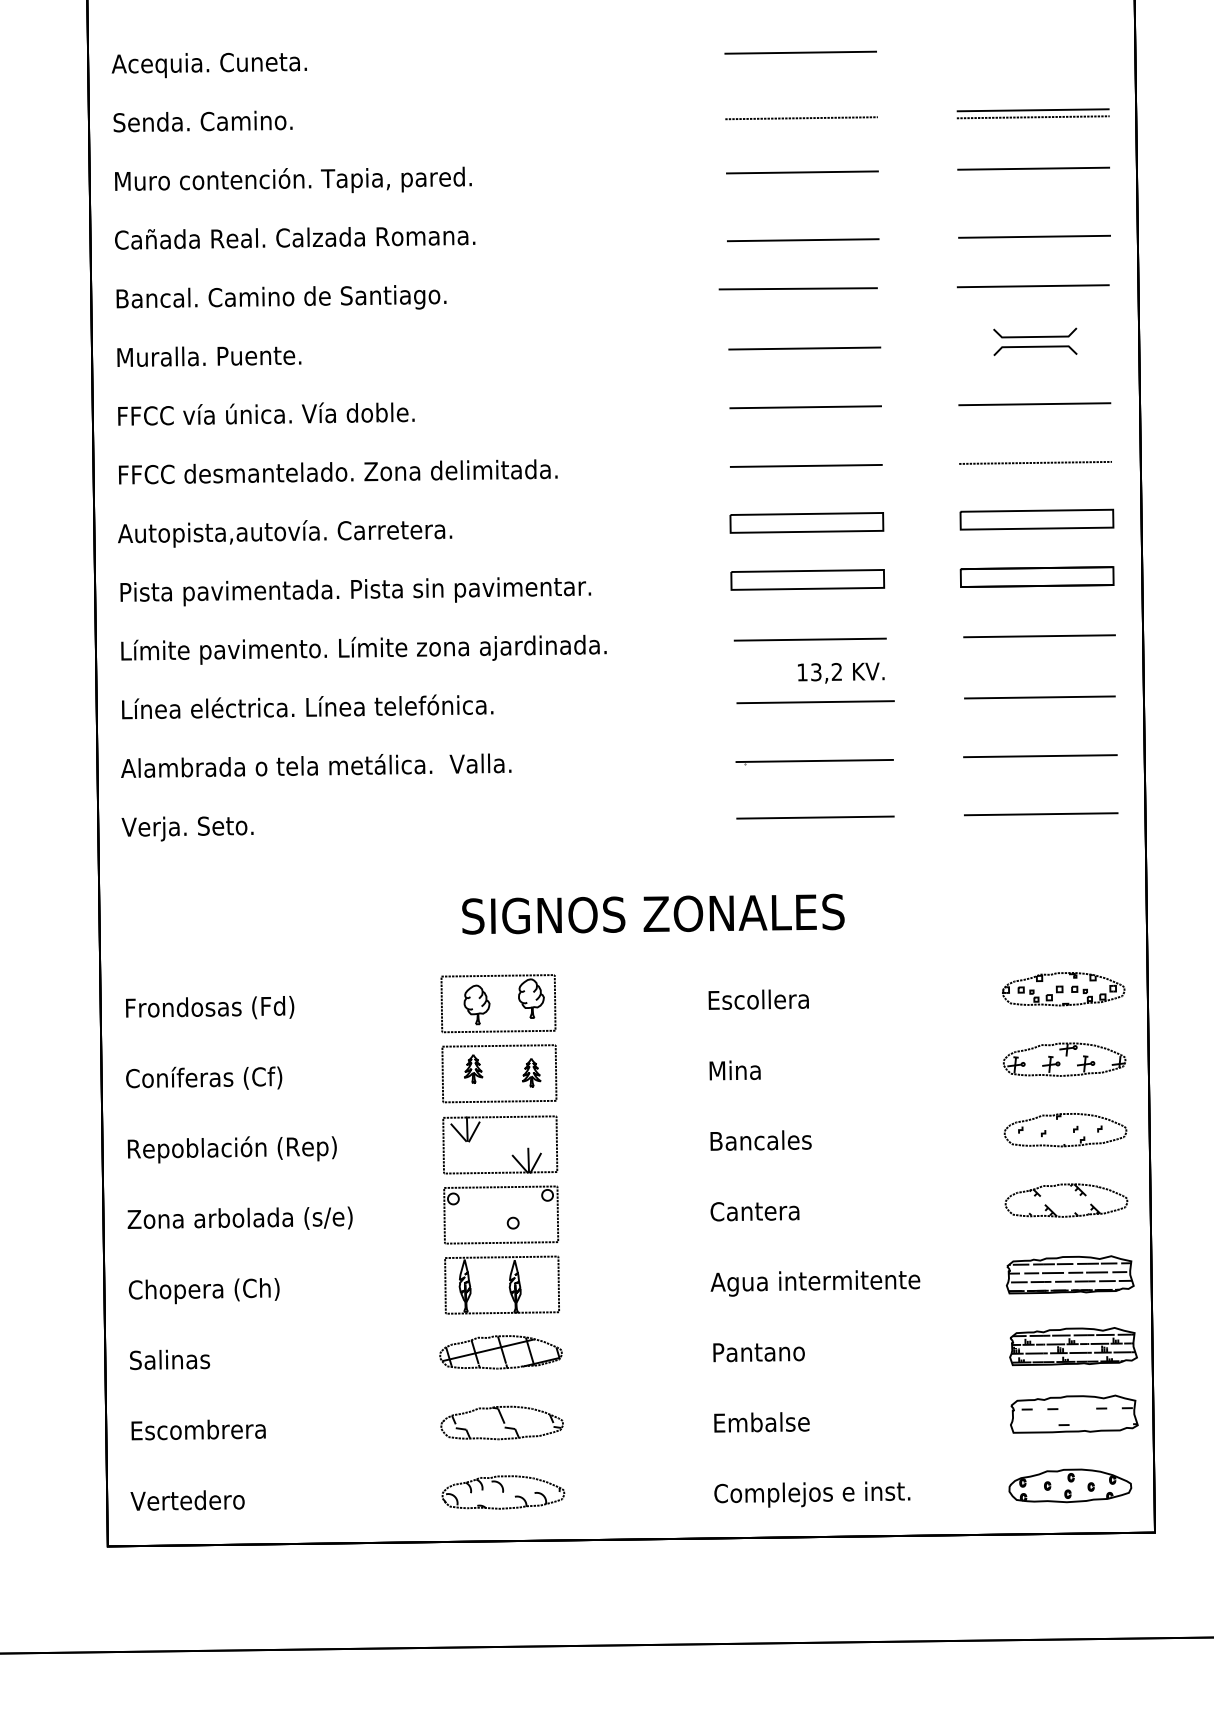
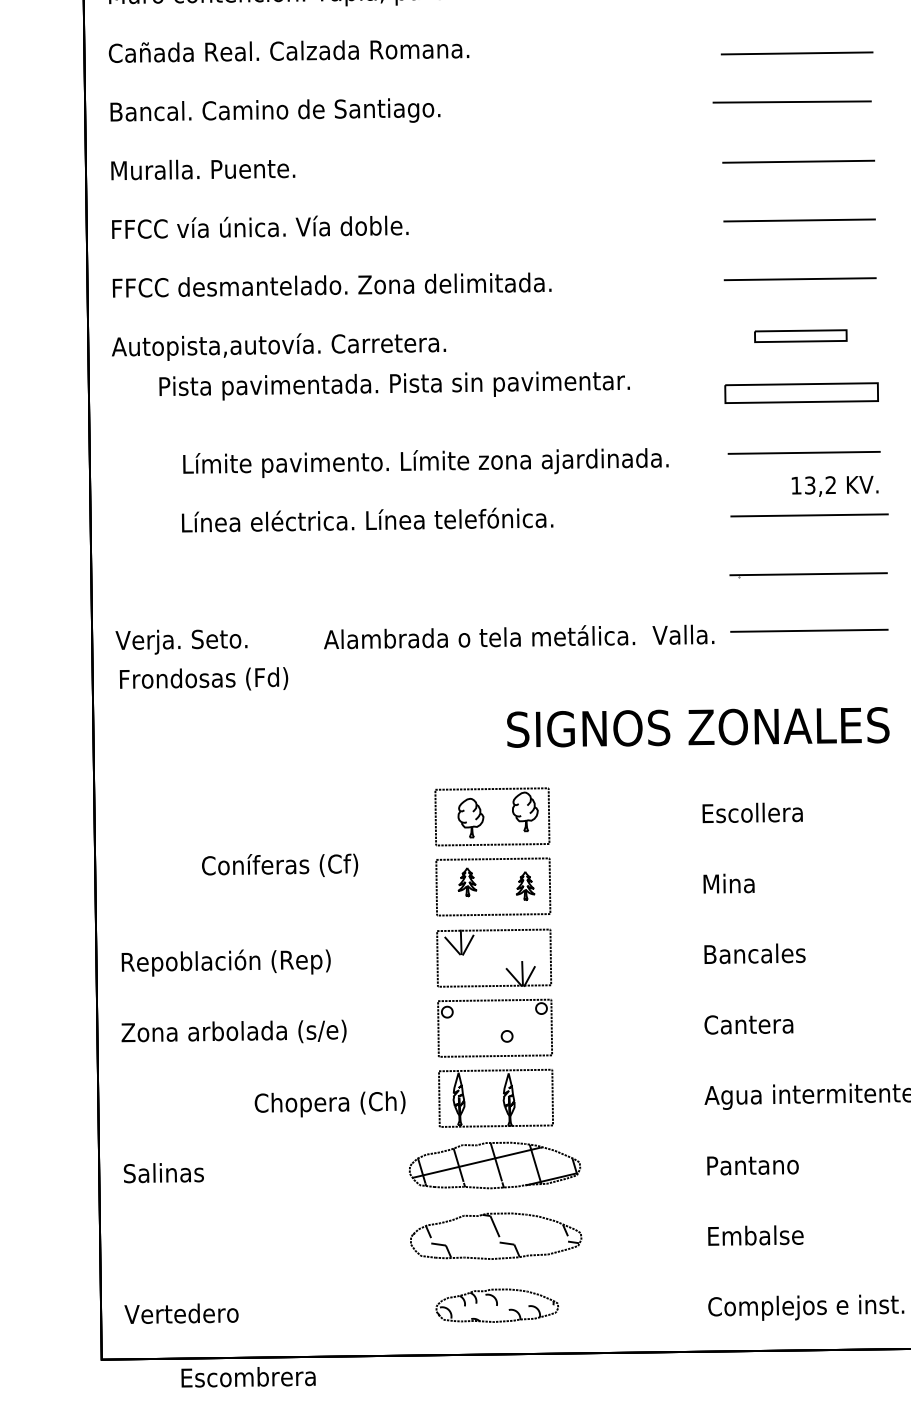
part: (806, 522) -> (800, 335), size x0.6
text: (355, 591) -> (394, 385), moved
text: (363, 649) -> (425, 462), moved
text: (307, 706) -> (367, 519), moved
text: (316, 765) -> (519, 636), moved
text: (653, 913) -> (698, 726), moved
text: (210, 1007) -> (204, 678), moved
text: (204, 1077) -> (280, 864), moved
text: (203, 1291) -> (329, 1104), moved
part: (500, 1352) -> (494, 1165), size x1.4
part: (501, 1422) -> (495, 1235), size x1.4
text: (198, 1429) -> (248, 1376), moved

